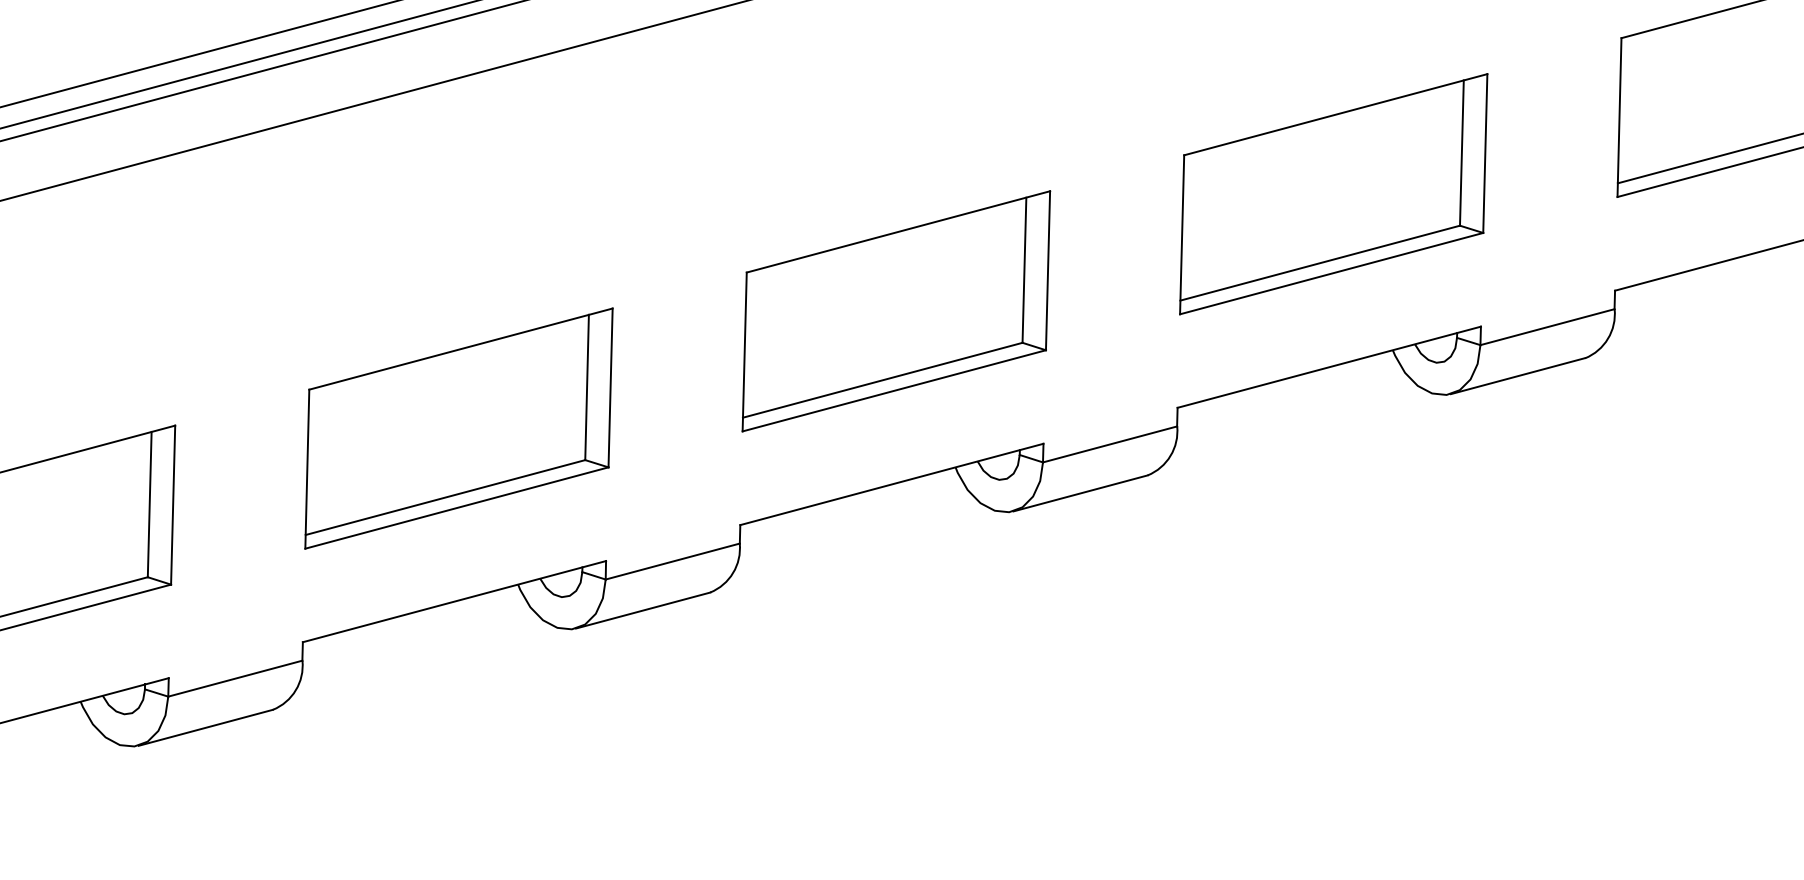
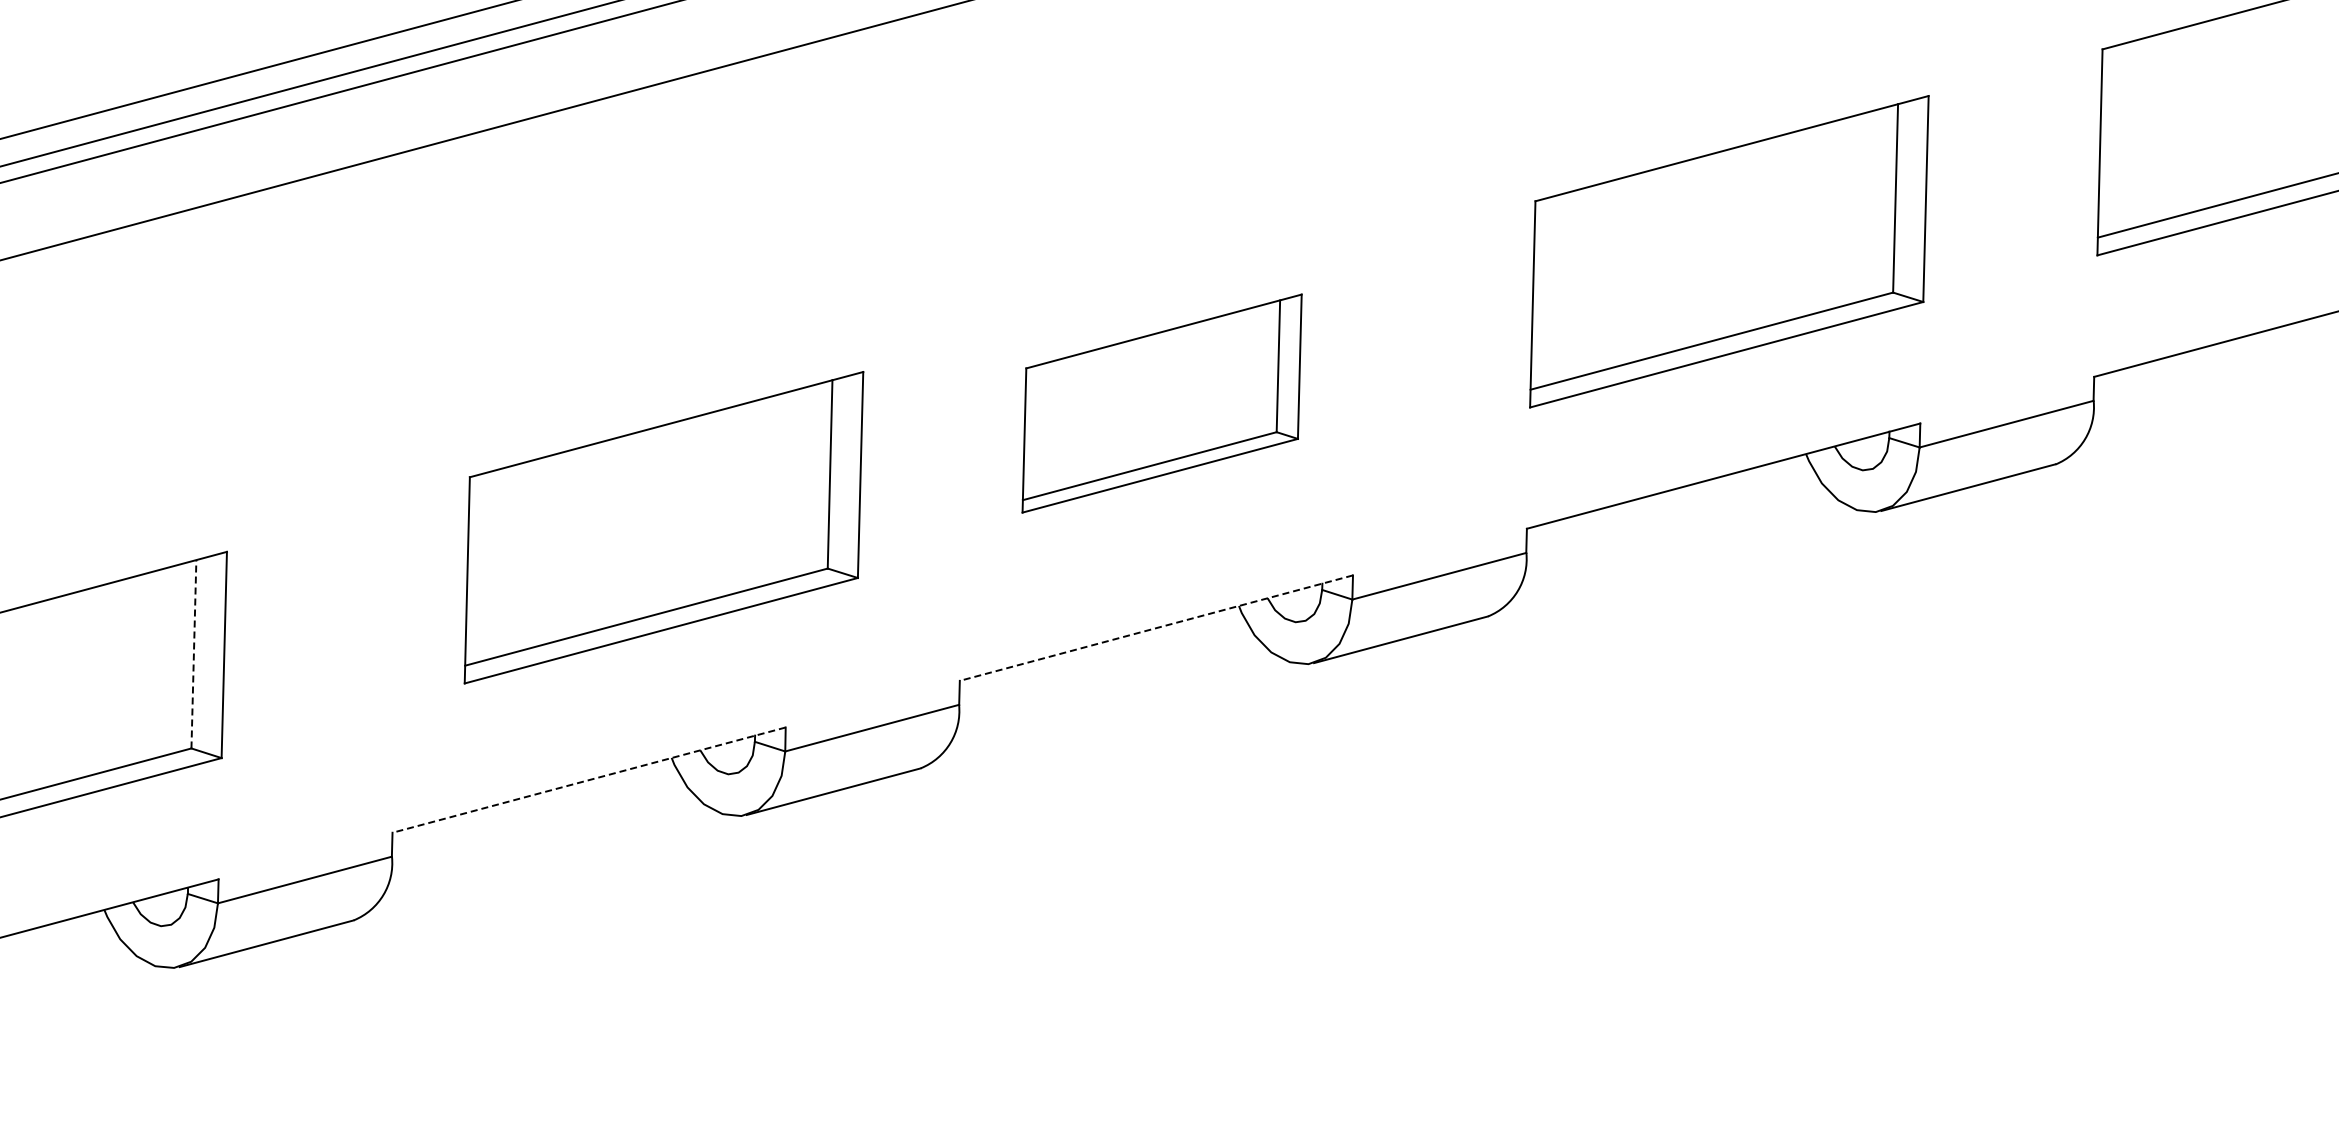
part: (895, 311) -> (1161, 403), size x0.7
part: (458, 428) -> (663, 527), moved
line: (891, 484) -> (1156, 628), solid -> dashed
line: (149, 504) -> (193, 653), solid -> dashed
line: (454, 601) -> (589, 780), solid -> dashed

